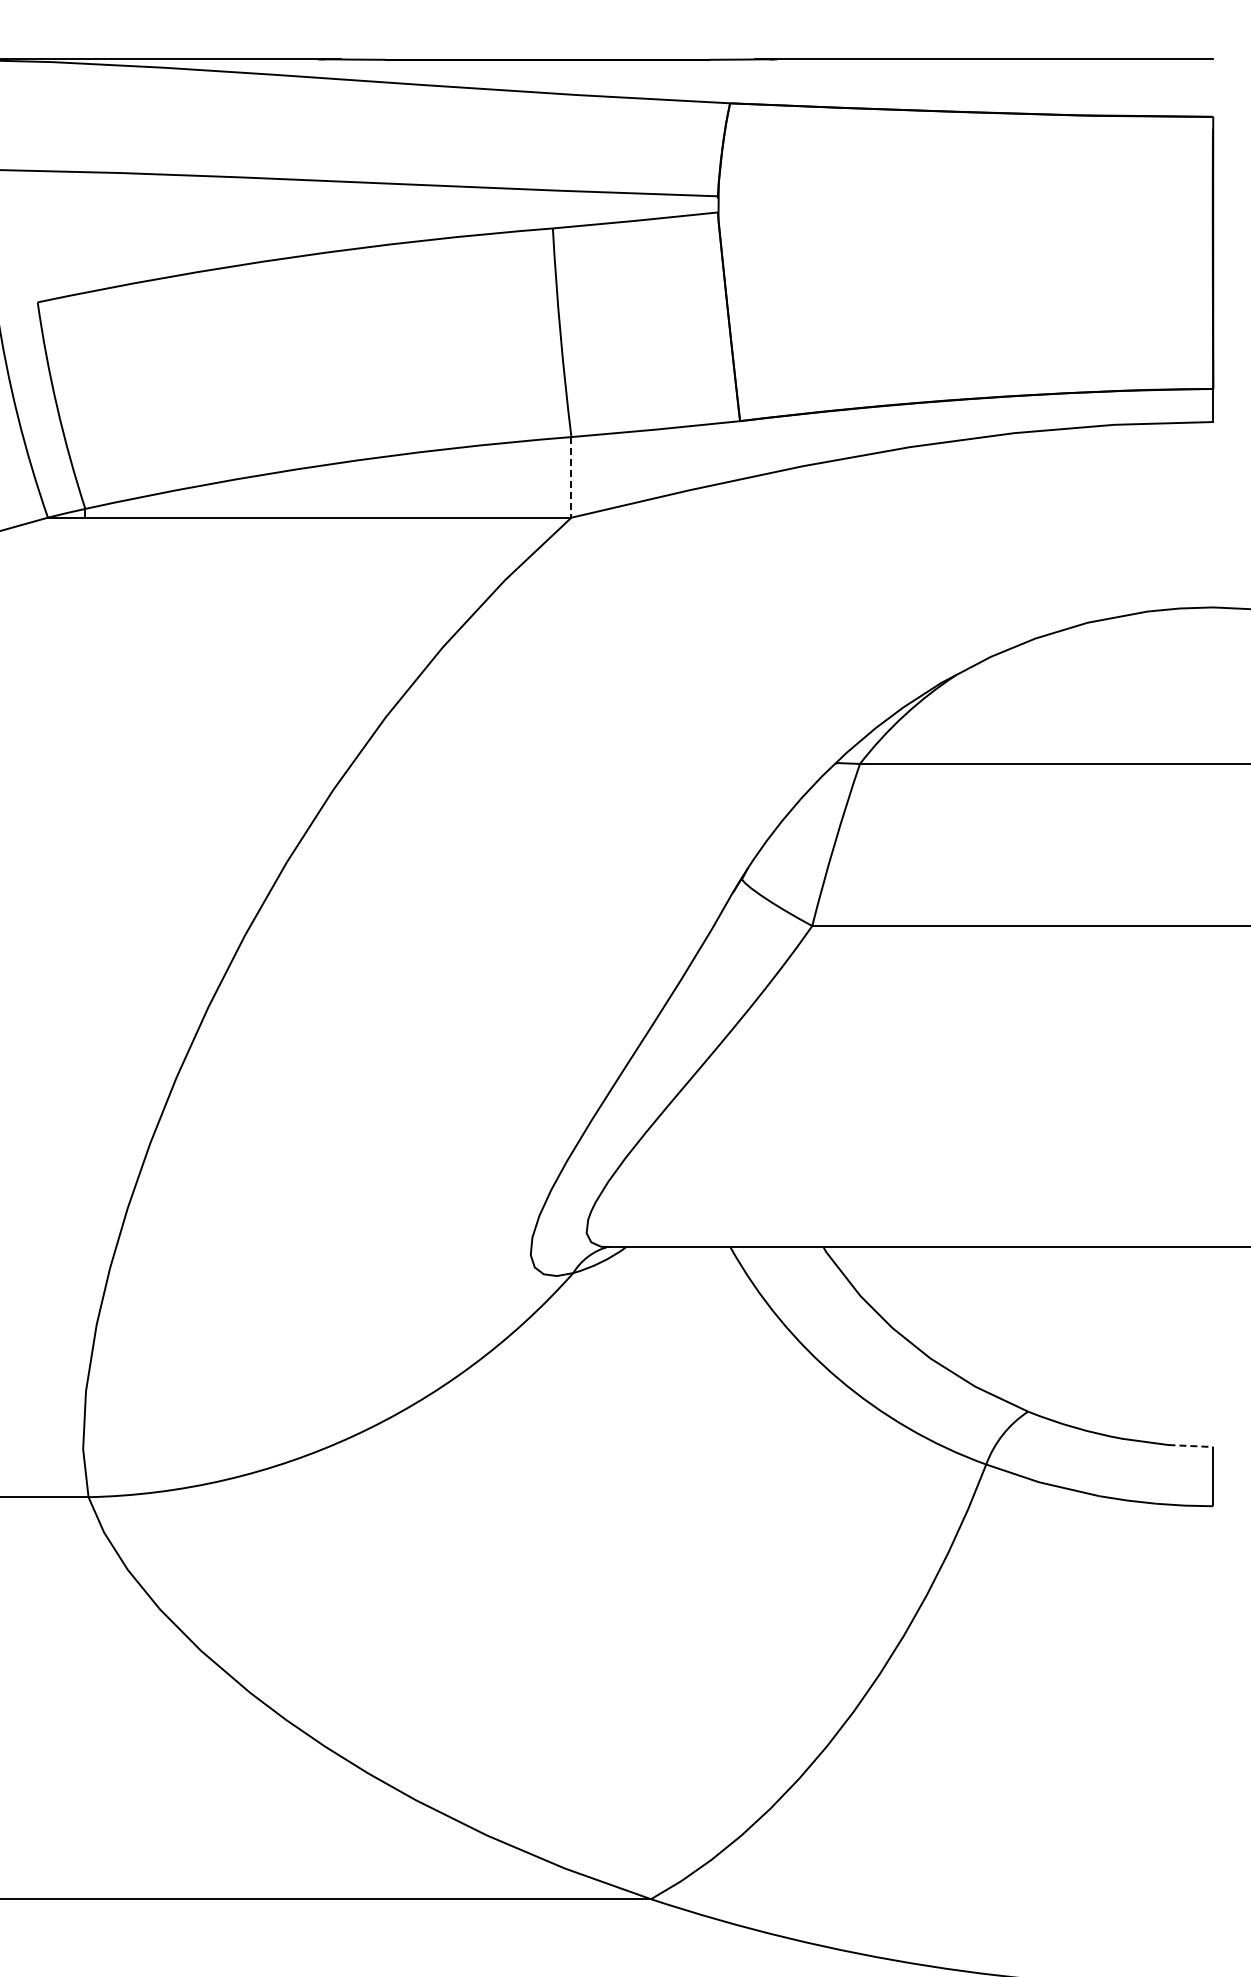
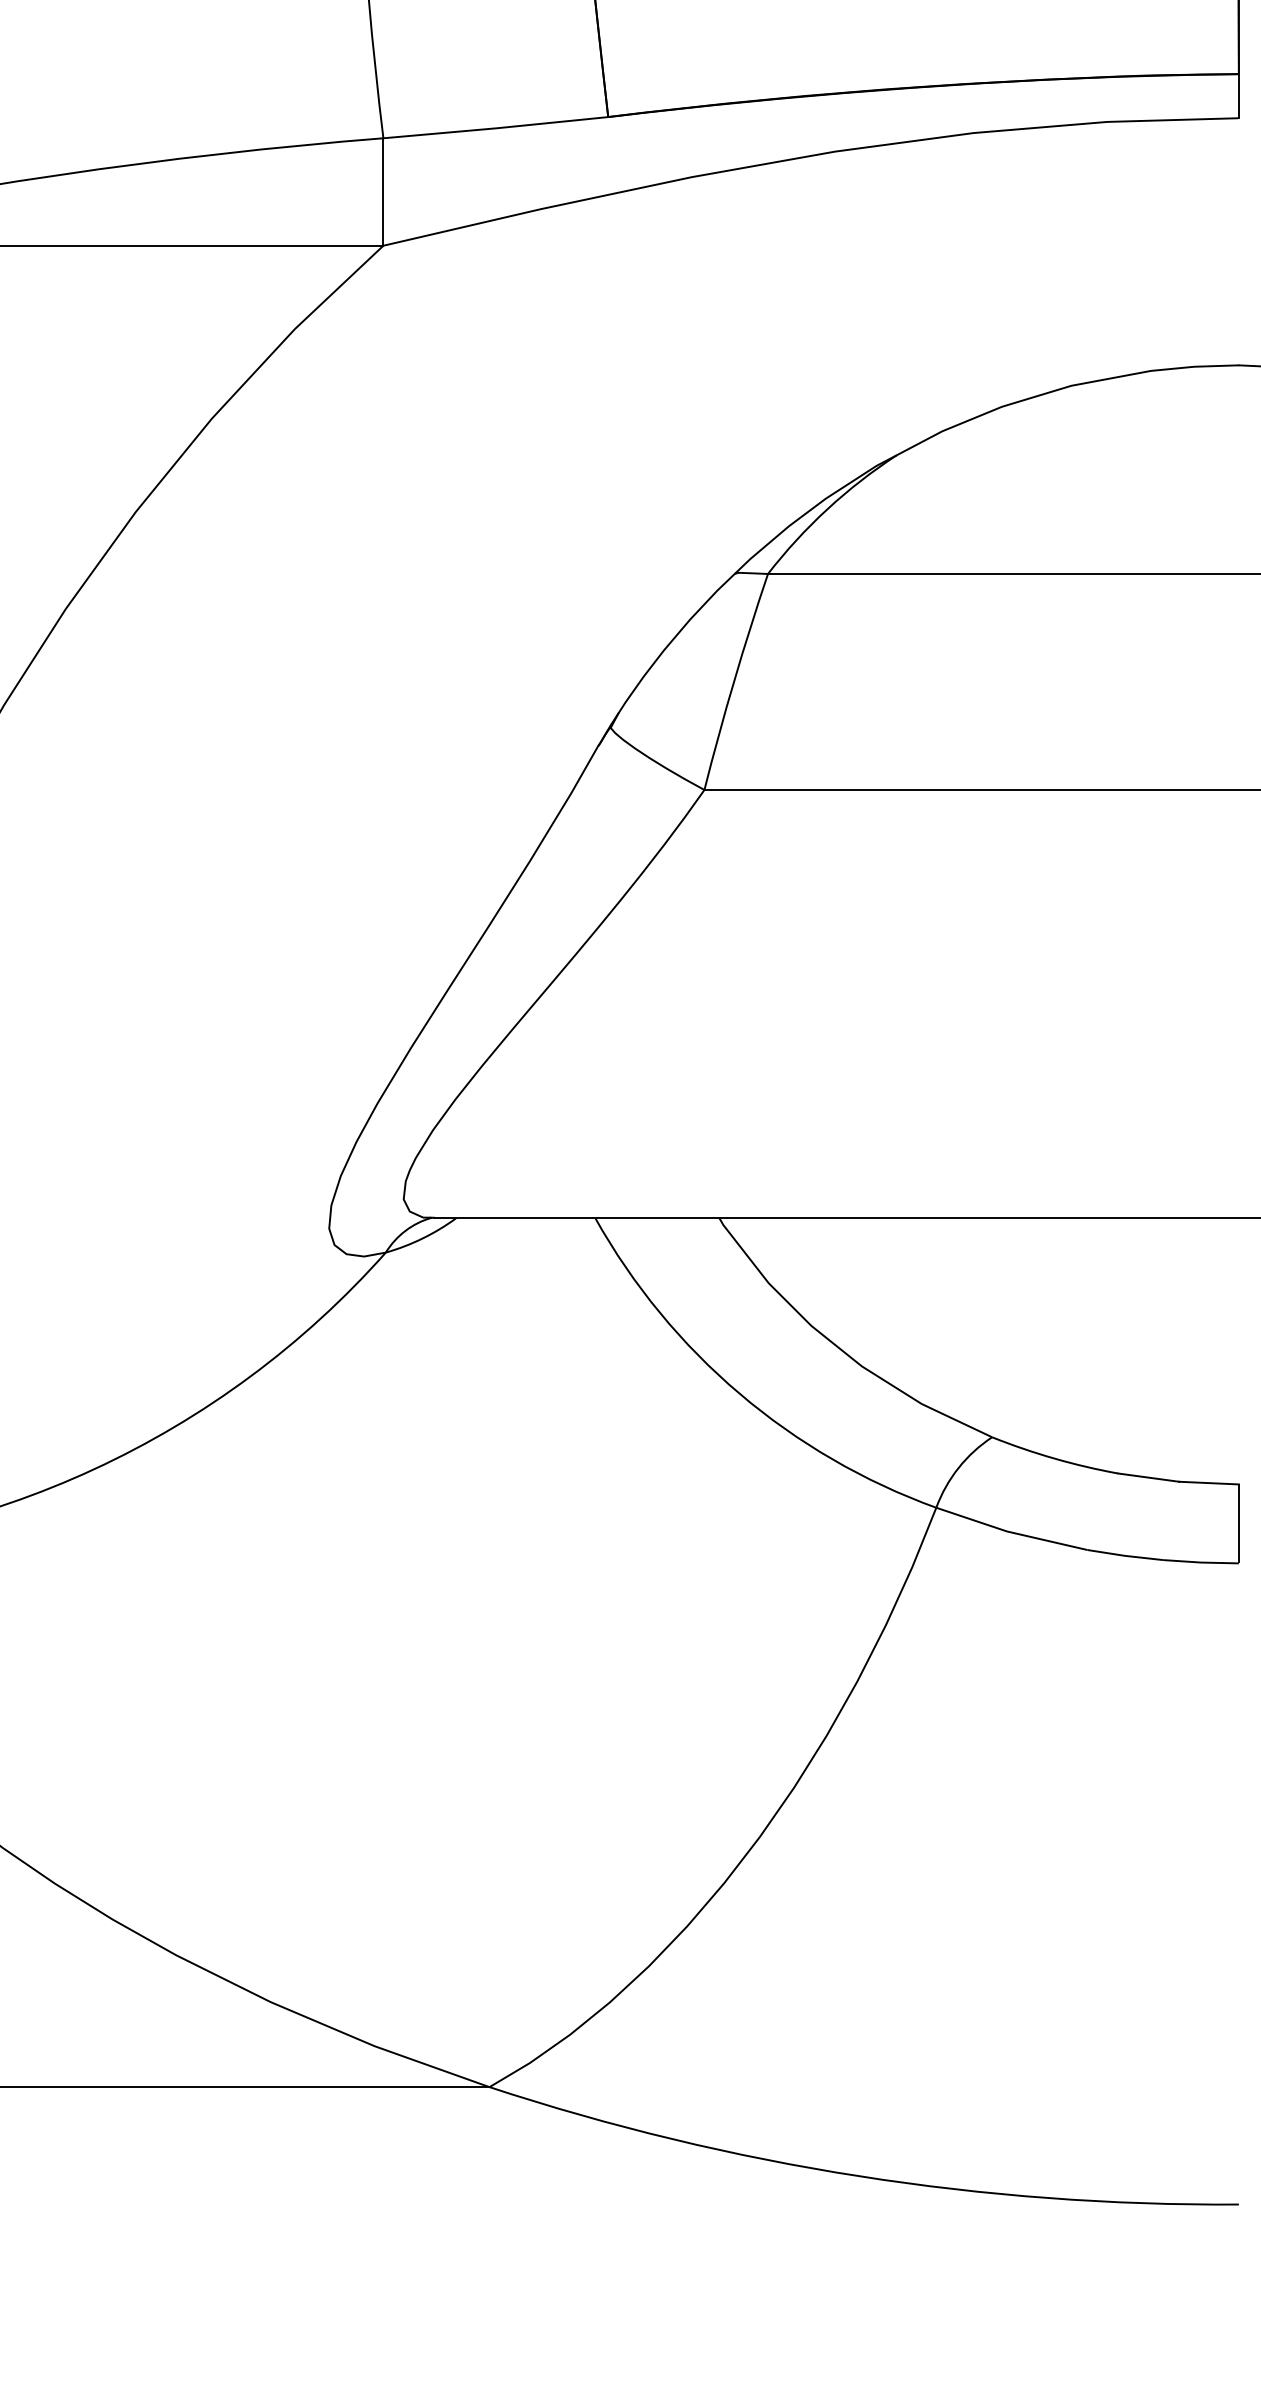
line: (571, 477) -> (383, 192), dashed -> solid
line: (1191, 1446) -> (1209, 1483), dashed -> solid

